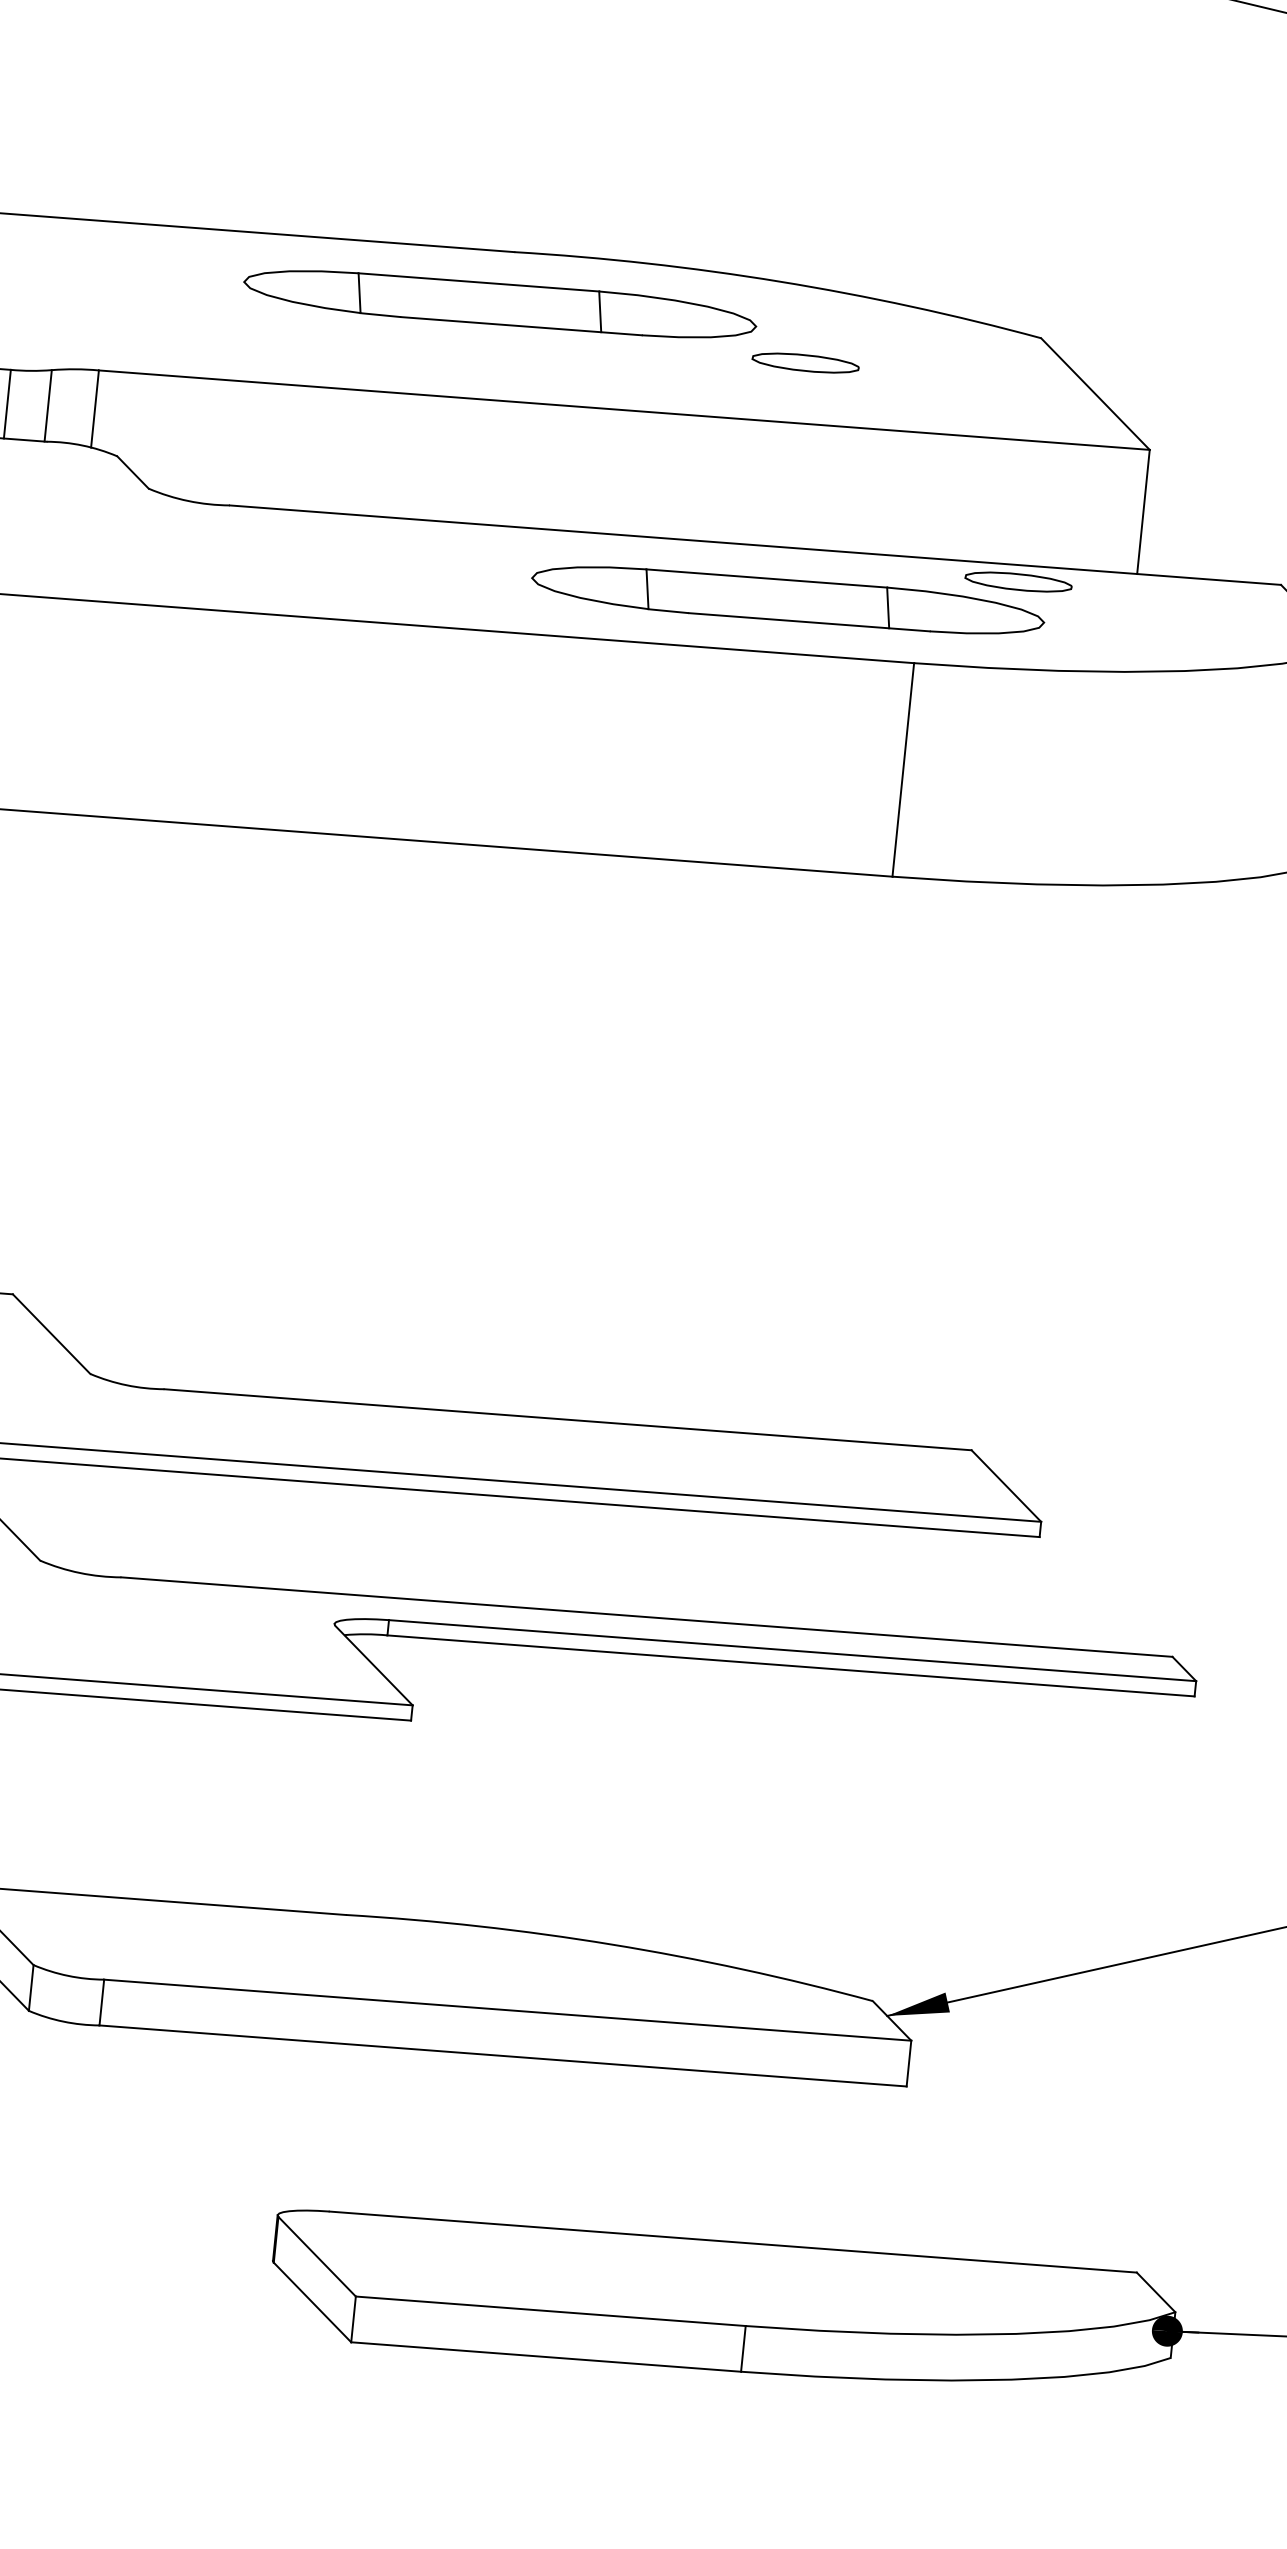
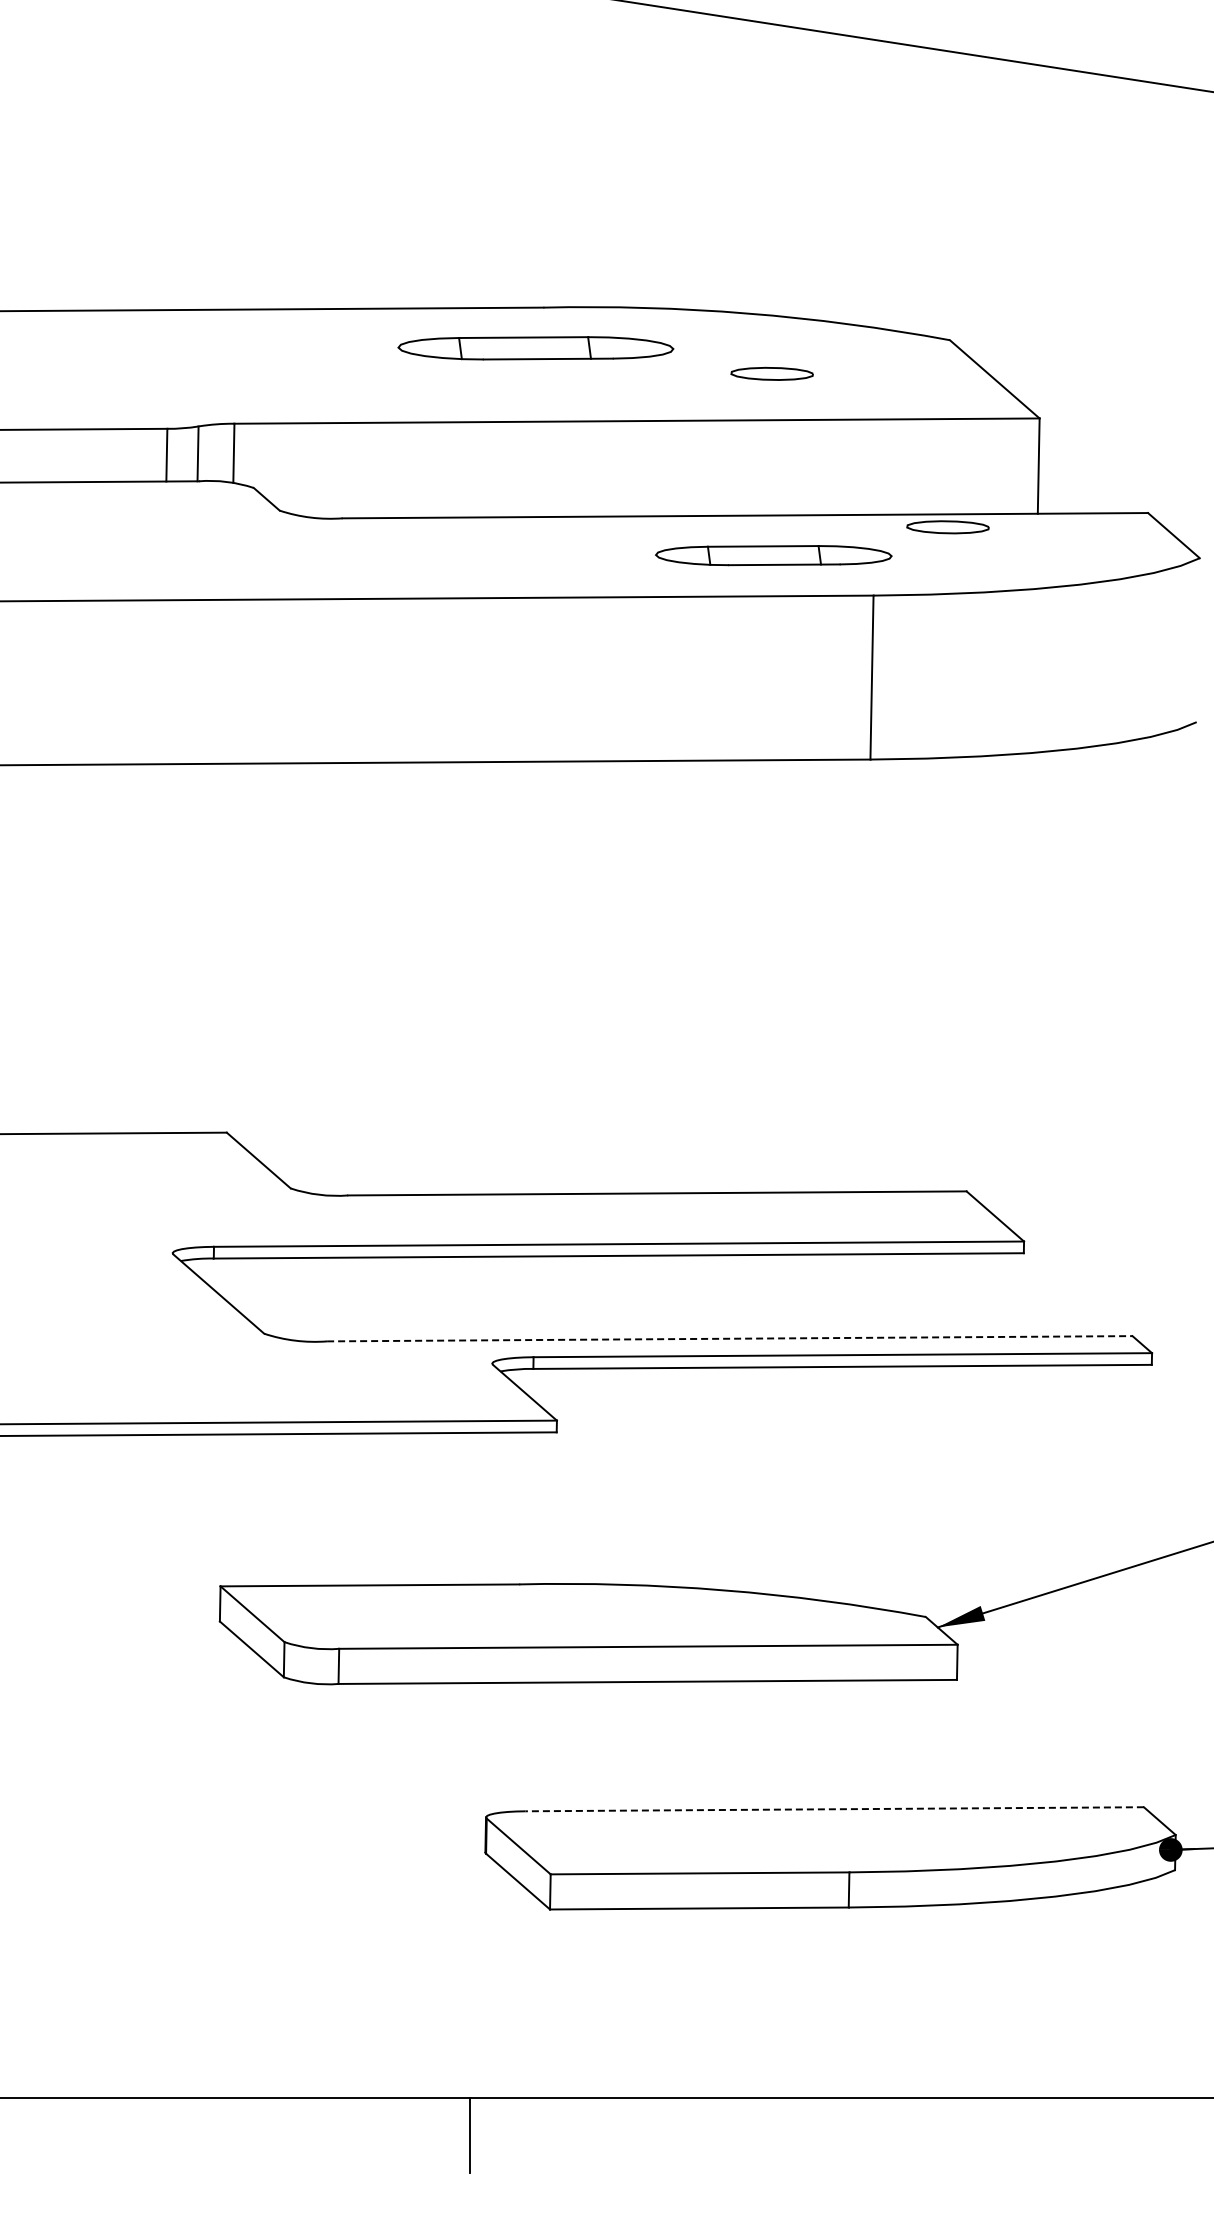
part: (499, 304) -> (535, 348), size x0.7
part: (787, 600) -> (773, 555), size x0.6
line: (646, 1616) -> (729, 1338), solid -> dashed
line: (733, 2242) -> (834, 1809), solid -> dashed

